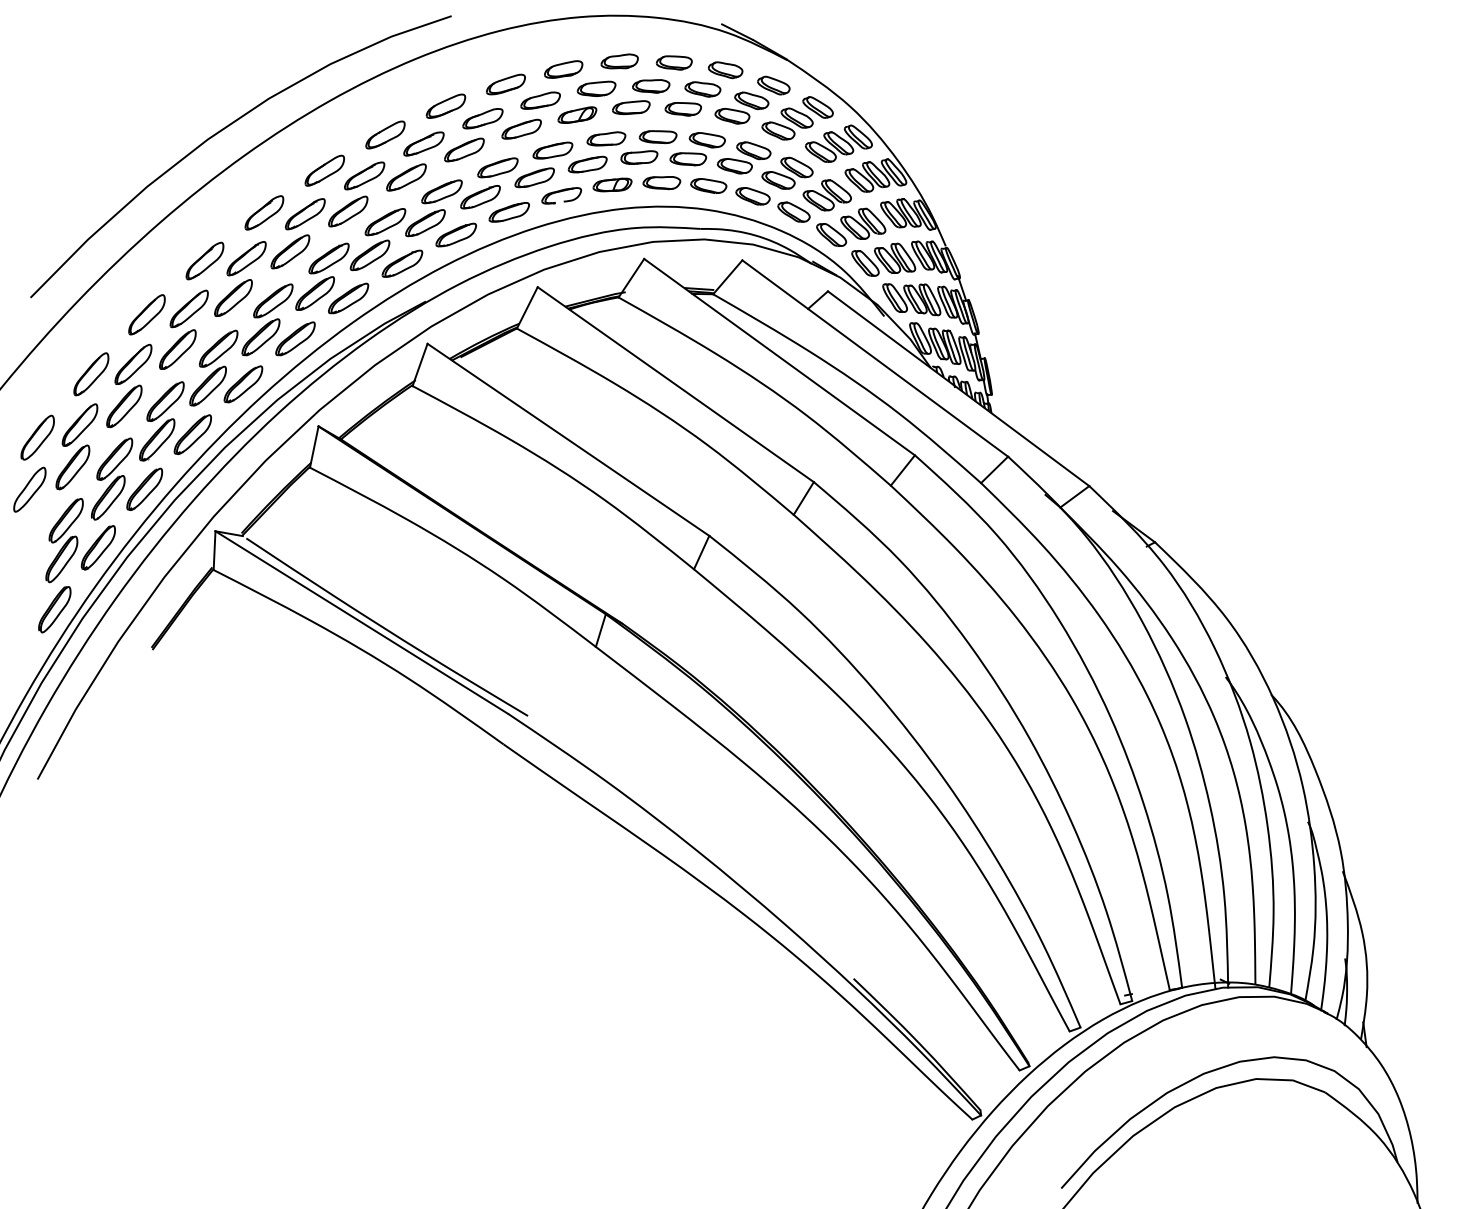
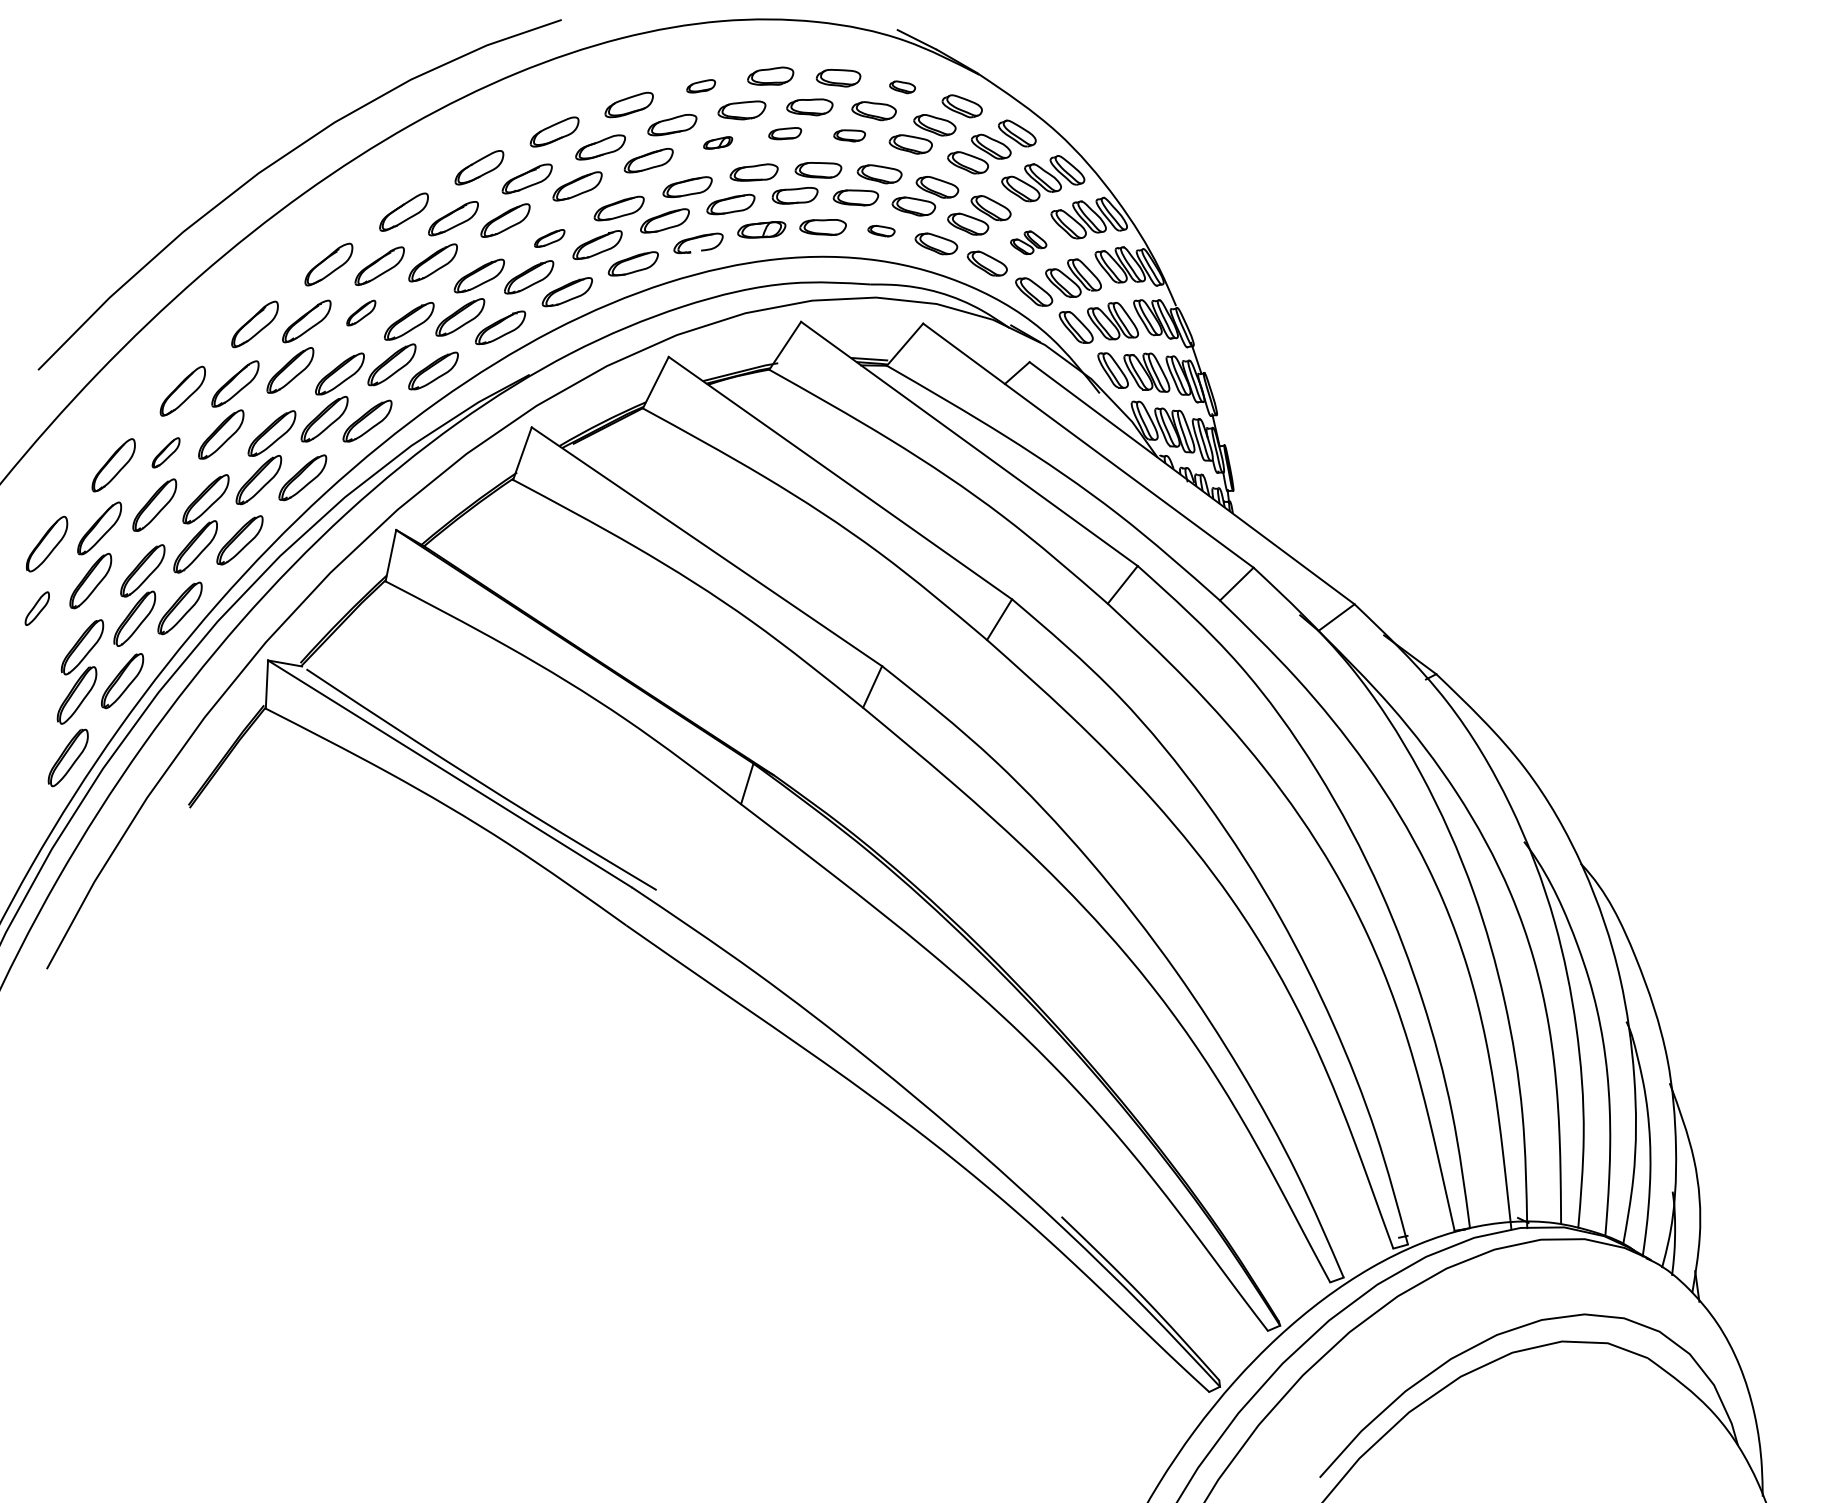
part: (563, 69) -> (700, 86), size x0.6
part: (725, 70) -> (902, 87), size x0.6
part: (631, 107) -> (785, 133), size x0.7
part: (682, 109) -> (848, 136), size x0.7
part: (577, 114) -> (718, 142), size x0.6
part: (708, 185) -> (881, 230), size x0.6
part: (441, 191) -> (549, 237), size x0.6
part: (826, 195) -> (1027, 242), size x0.6
part: (290, 251) -> (361, 312), size x0.6
part: (133, 363) -> (166, 451), size x0.6
part: (29, 489) -> (36, 608), size x0.6

